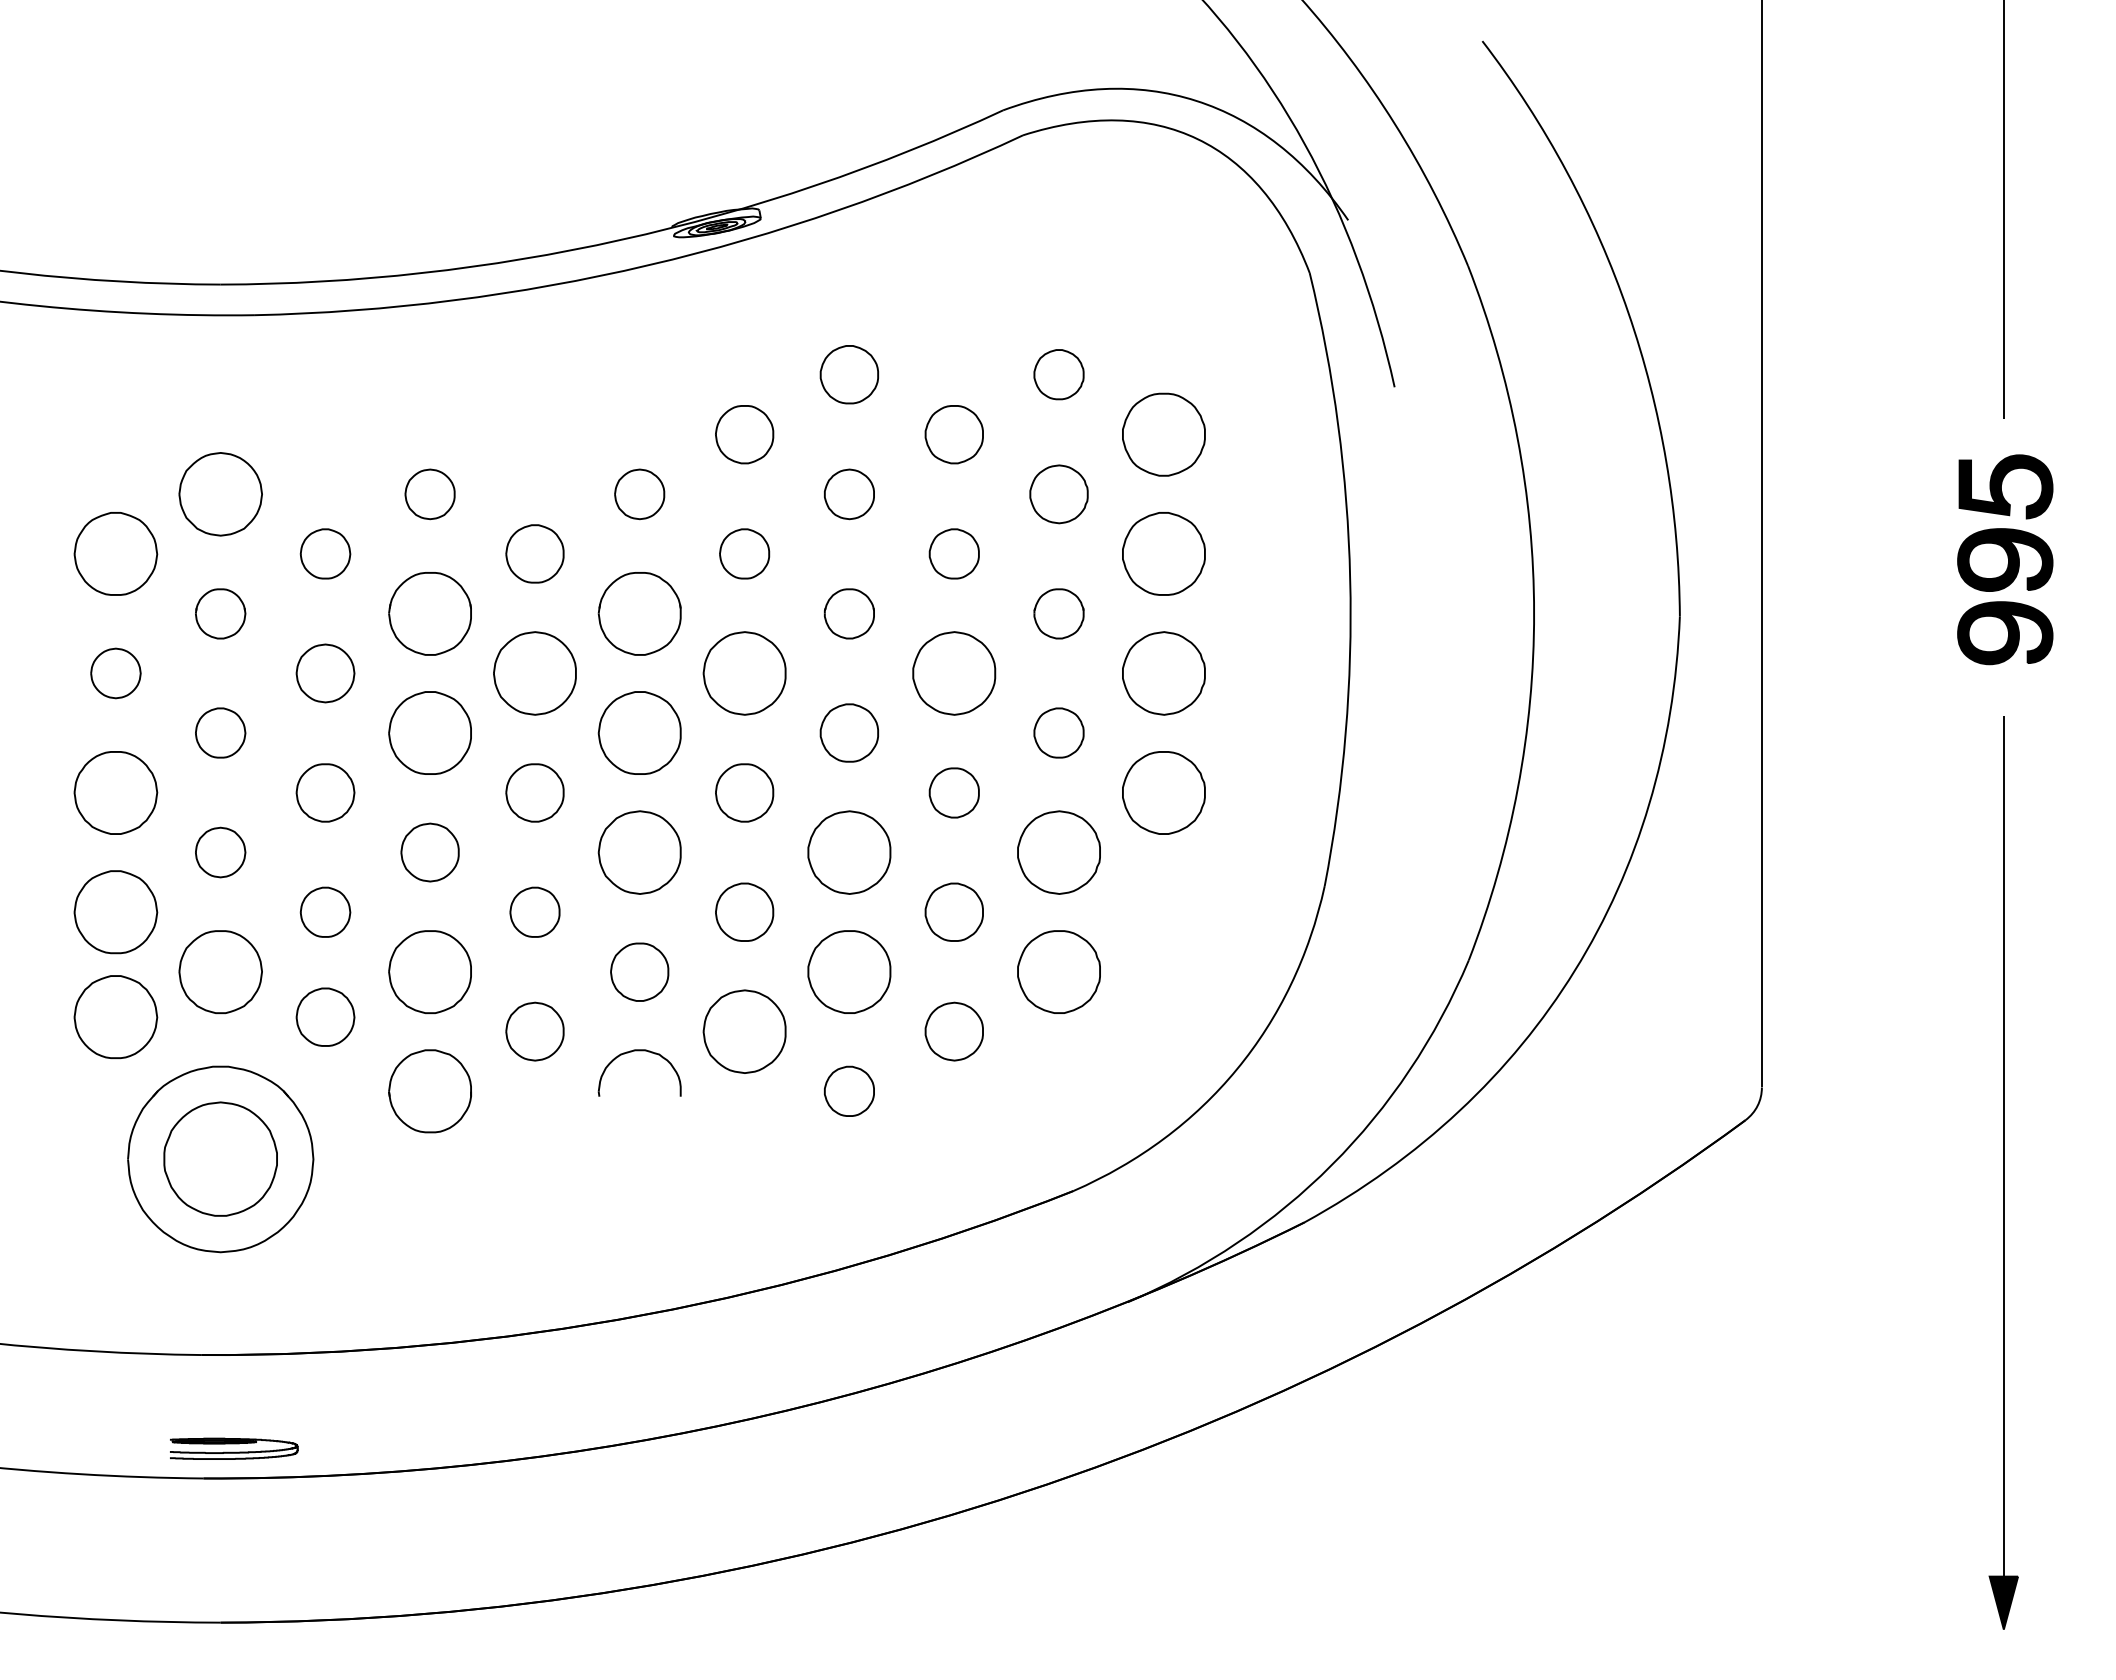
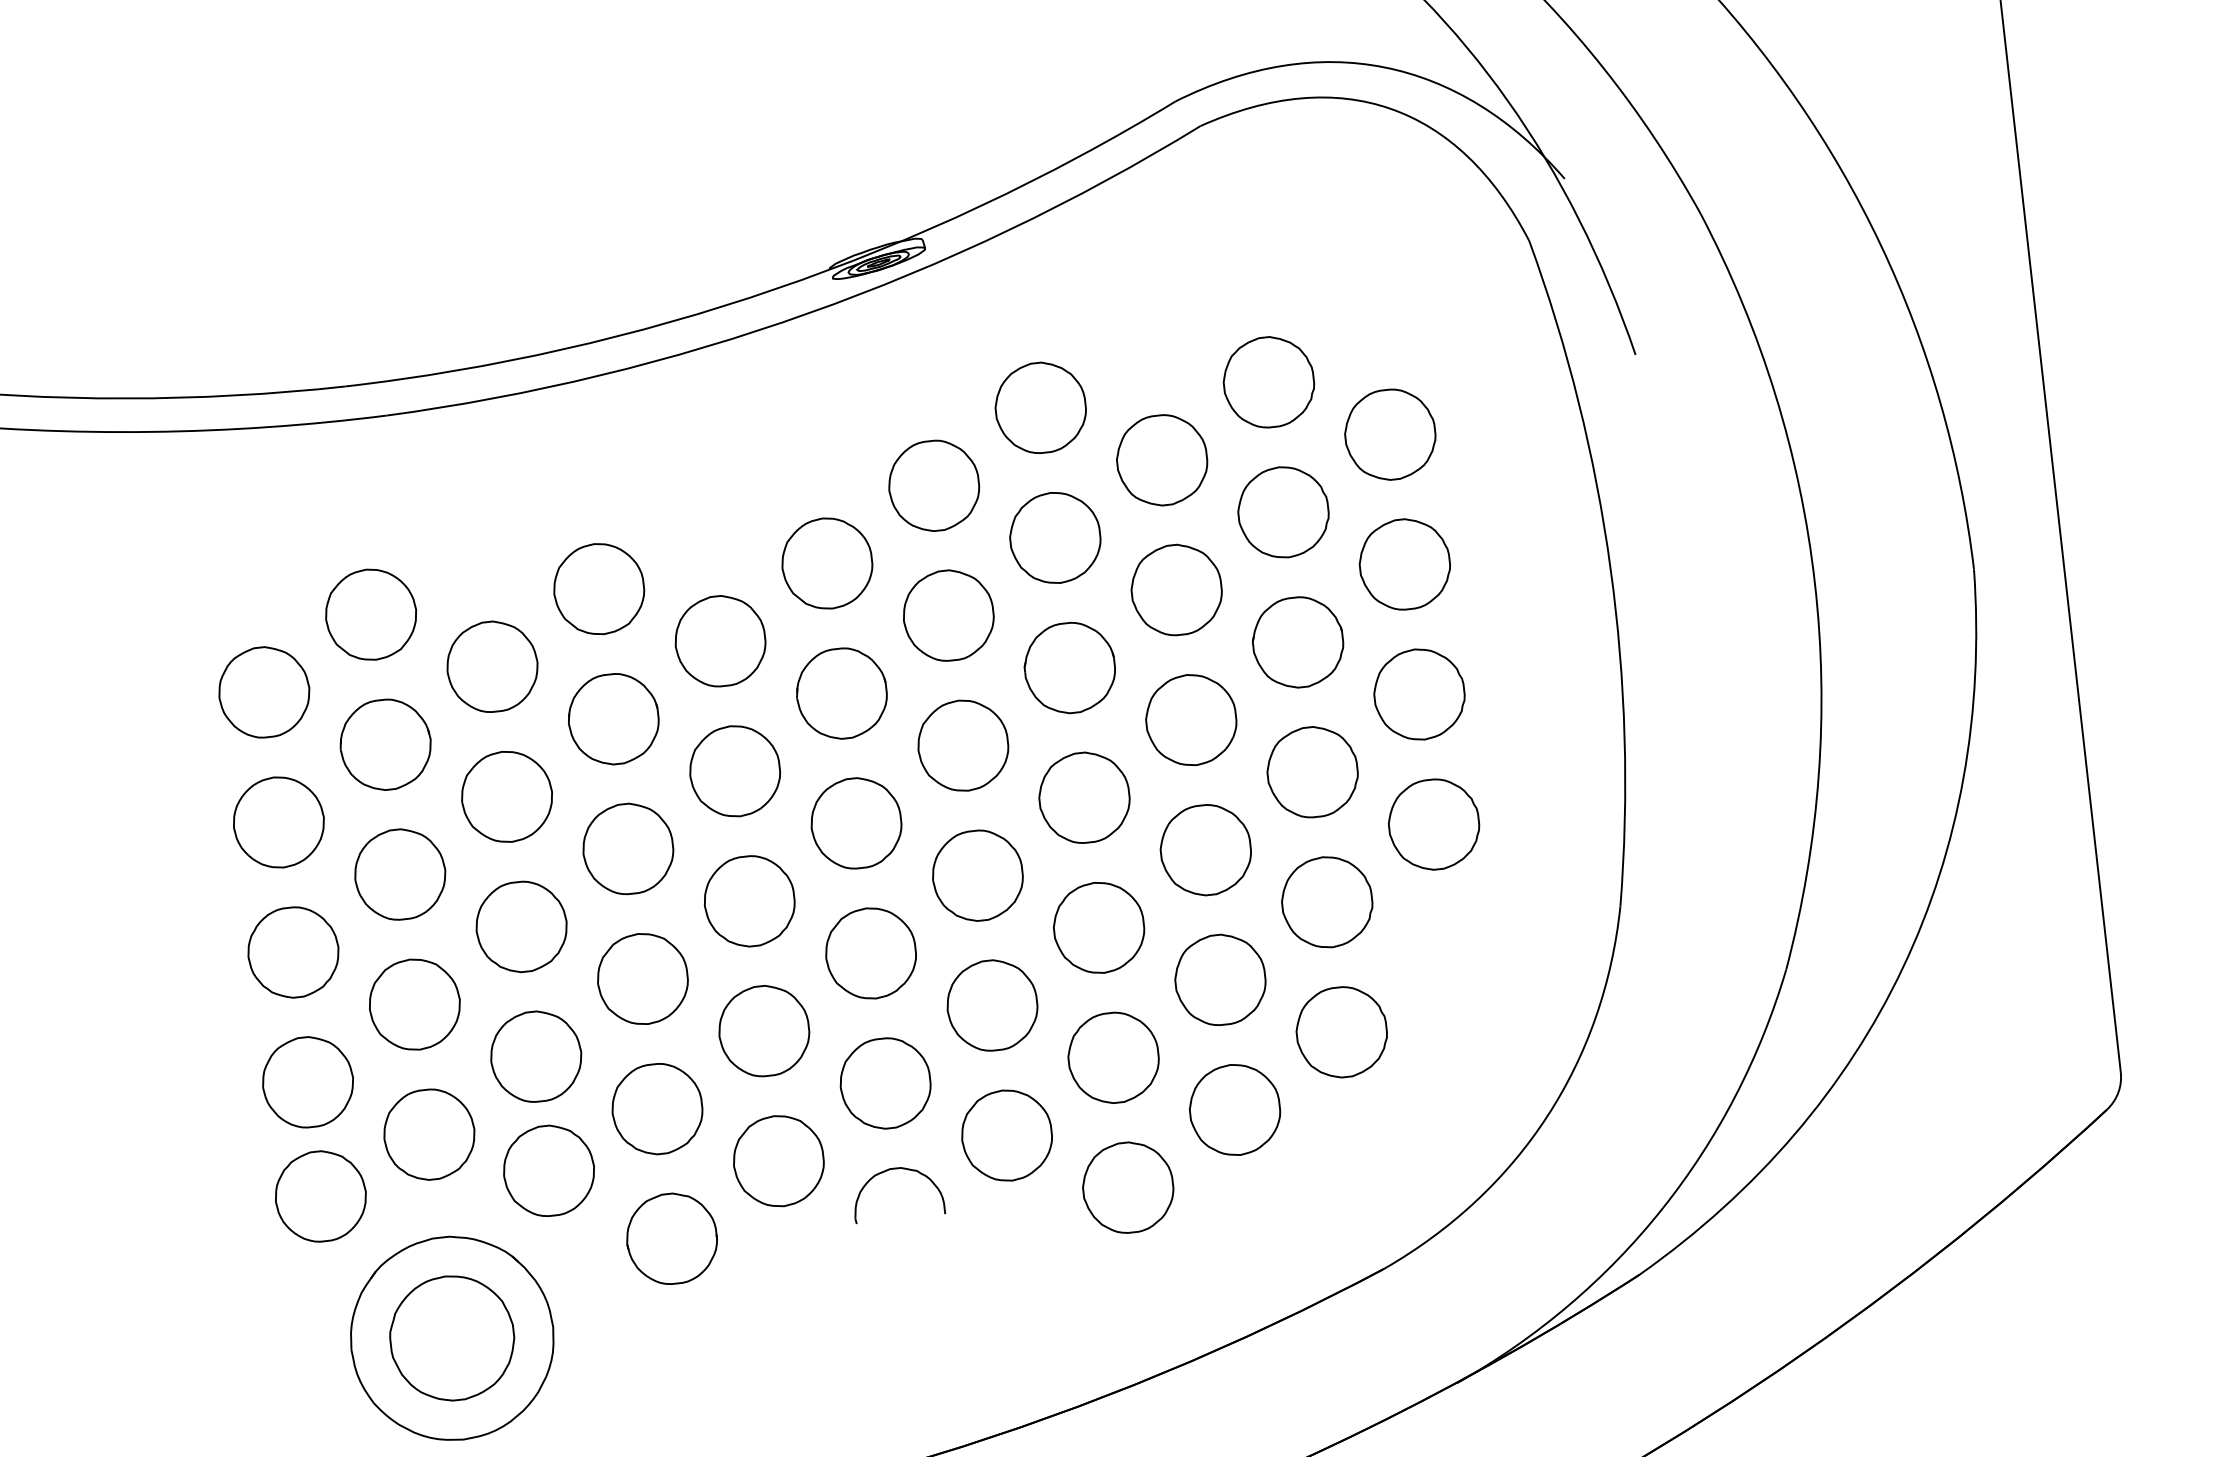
part: (849, 374) -> (1040, 407), size x1.43
part: (1058, 374) -> (1268, 382), size x1.67
part: (744, 434) -> (933, 485), size x1.43
part: (954, 434) -> (1162, 460), size x1.43
part: (429, 494) -> (598, 589), size x1.67
part: (639, 494) -> (826, 563), size x1.67
part: (849, 494) -> (1055, 538), size x1.67
part: (1058, 494) -> (1282, 512), size x1.43
part: (325, 553) -> (492, 666), size x1.67
part: (534, 553) -> (719, 640), size x1.43
part: (744, 553) -> (948, 615), size x1.67
part: (954, 553) -> (1176, 589), size x1.67
part: (220, 613) -> (385, 744), size x1.67
part: (849, 613) -> (1069, 667), size x1.67
part: (1058, 613) -> (1297, 642), size x1.67
part: (115, 673) -> (278, 822), size x1.67
part: (325, 673) -> (507, 796), size x1.43
part: (220, 732) -> (399, 873), size x1.67
part: (849, 732) -> (1084, 797), size x1.43
part: (1058, 732) -> (1311, 771), size x1.67
part: (325, 792) -> (521, 926), size x1.43
part: (534, 792) -> (749, 900), size x1.43
part: (744, 792) -> (977, 875), size x1.43
part: (954, 792) -> (1206, 849), size x1.67
part: (220, 852) -> (414, 1004), size x1.67
part: (429, 852) -> (642, 979), size x1.43
part: (325, 912) -> (536, 1057), size x1.67
part: (534, 912) -> (763, 1031), size x1.67
part: (744, 912) -> (992, 1005), size x1.43
part: (954, 912) -> (1220, 980), size x1.43
part: (639, 972) -> (885, 1083), size x1.43
part: (325, 1017) -> (549, 1171), size x1.43
part: (534, 1031) -> (778, 1161), size x1.43
part: (954, 1031) -> (1235, 1109), size x1.43
part: (849, 1091) -> (1128, 1187), size x1.67

